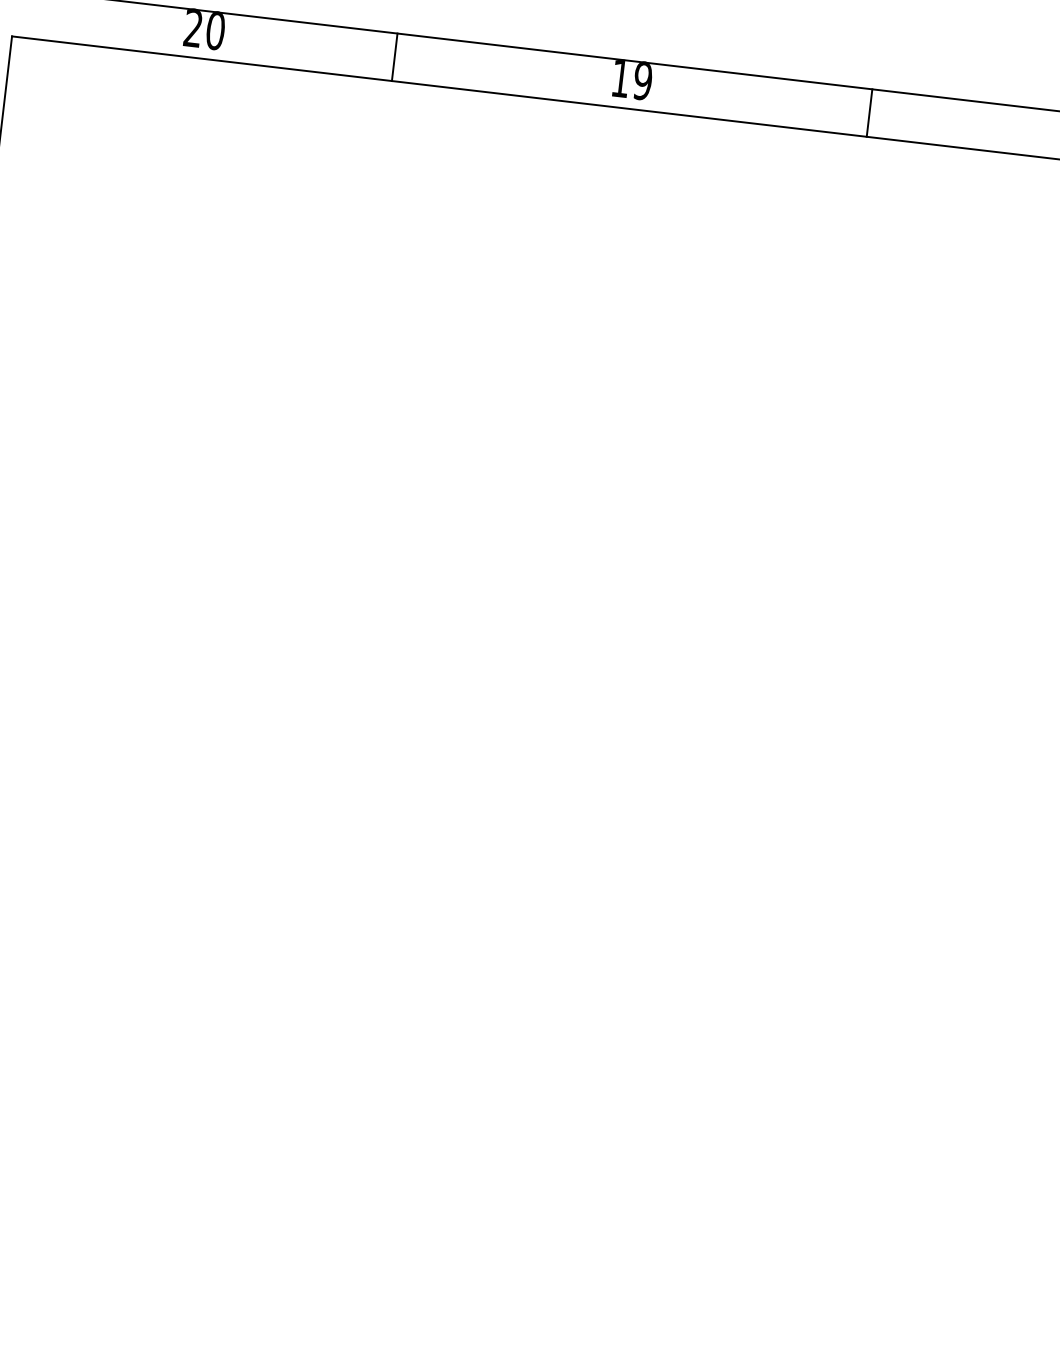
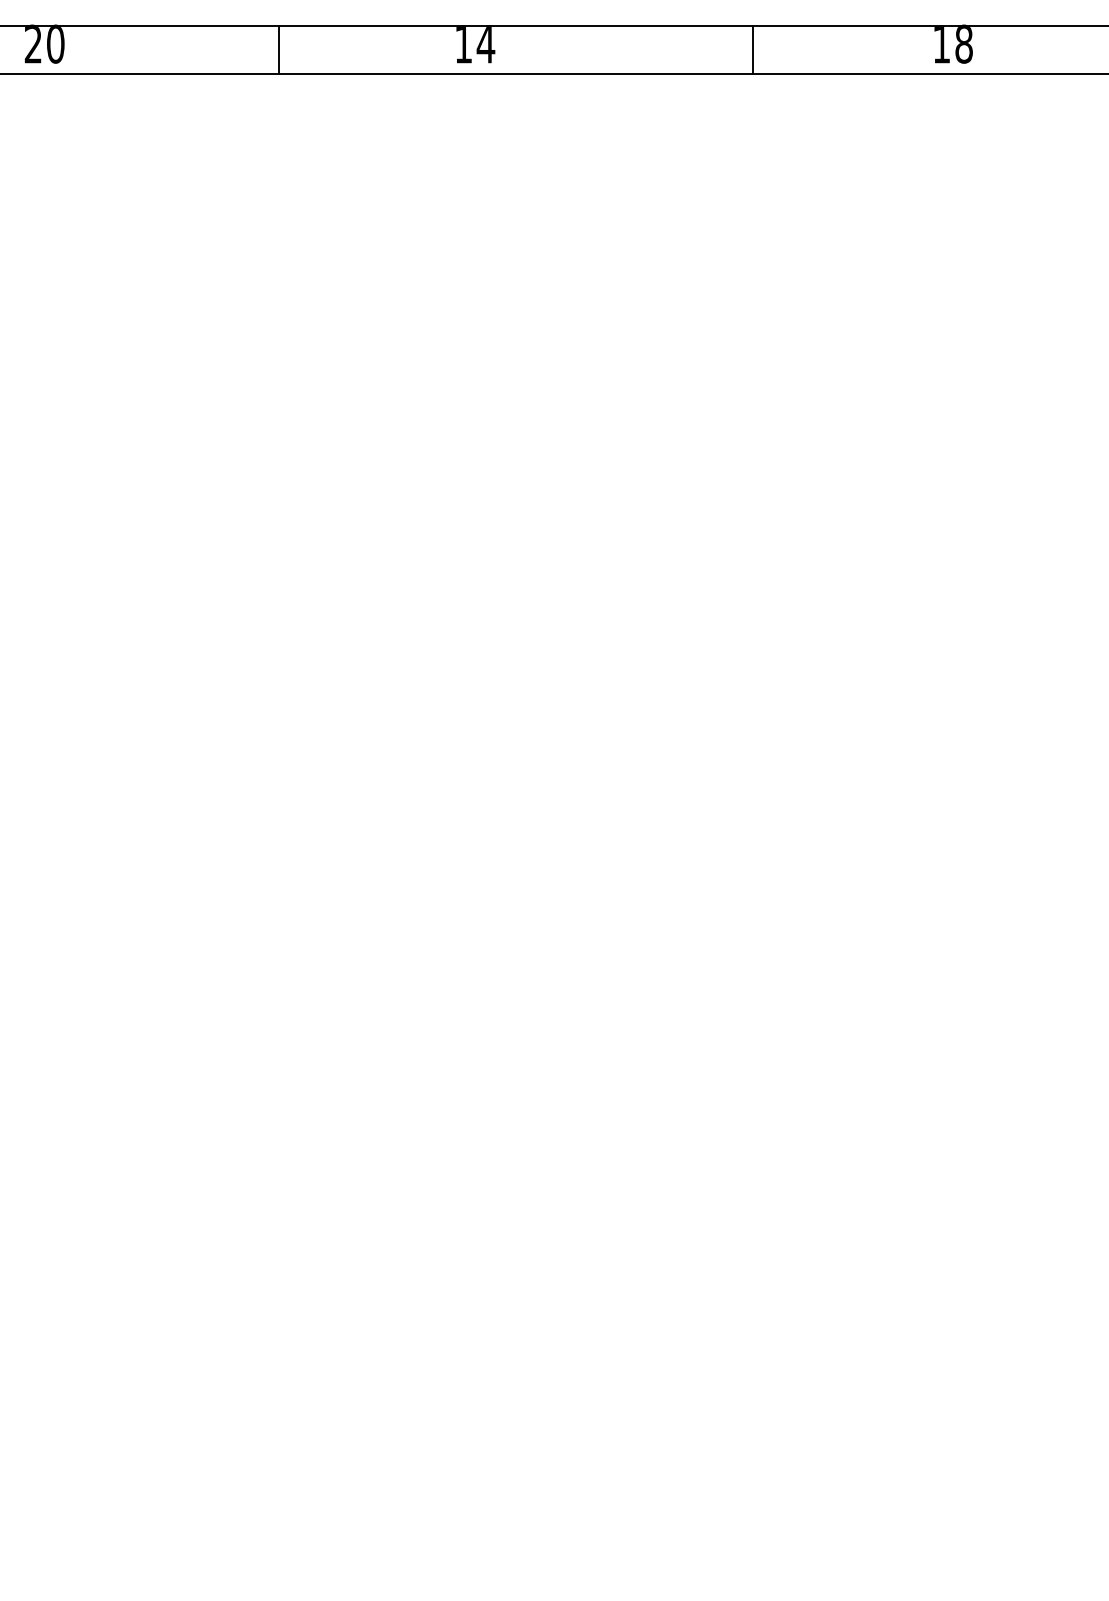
line: (394, 57) -> (278, 49), moved
text: (642, 80) -> (485, 43), 19 -> 14
line: (869, 112) -> (752, 49), moved

